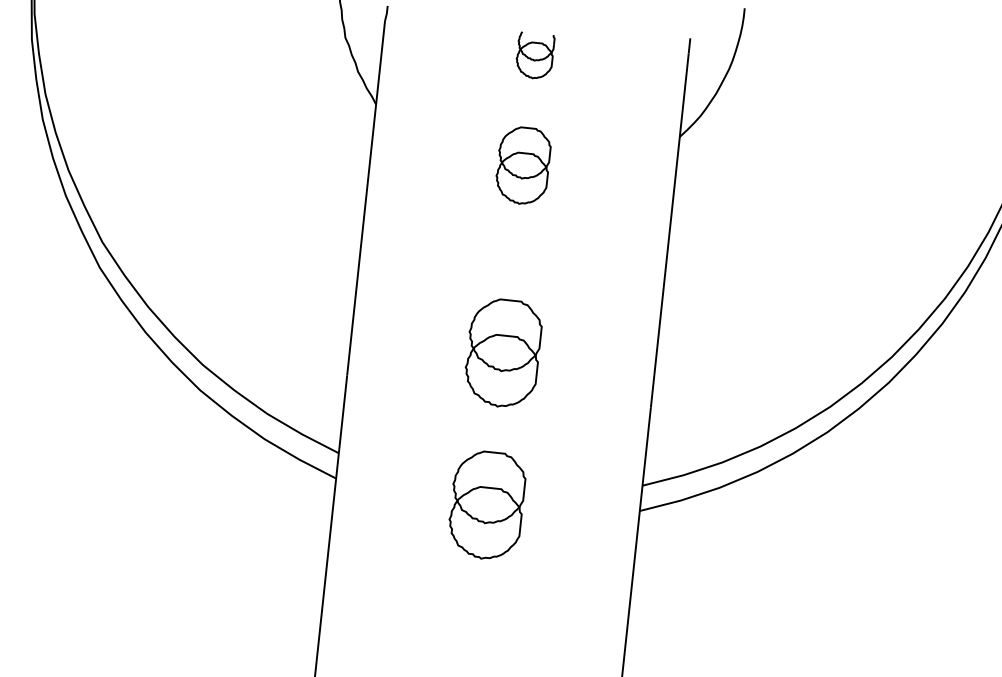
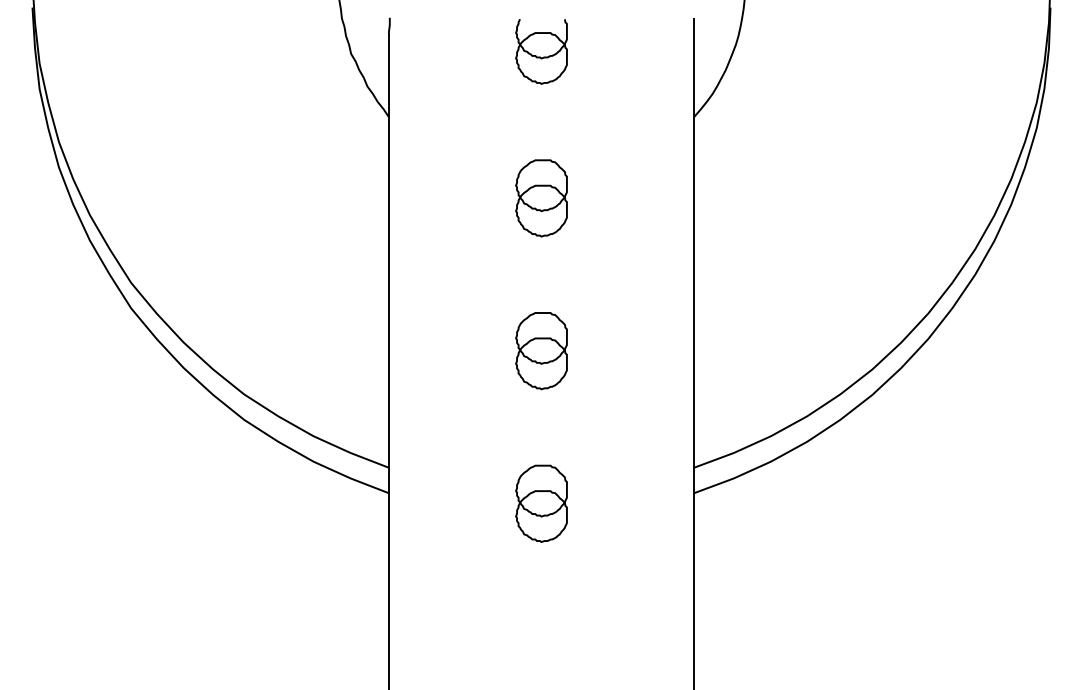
part: (534, 55) -> (541, 51), size x1.43
part: (523, 165) -> (541, 198), moved
part: (503, 353) -> (541, 351), size x0.71
part: (486, 505) -> (541, 503), size x0.71

